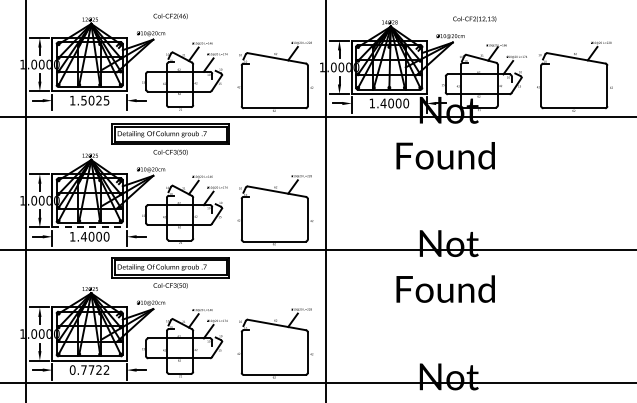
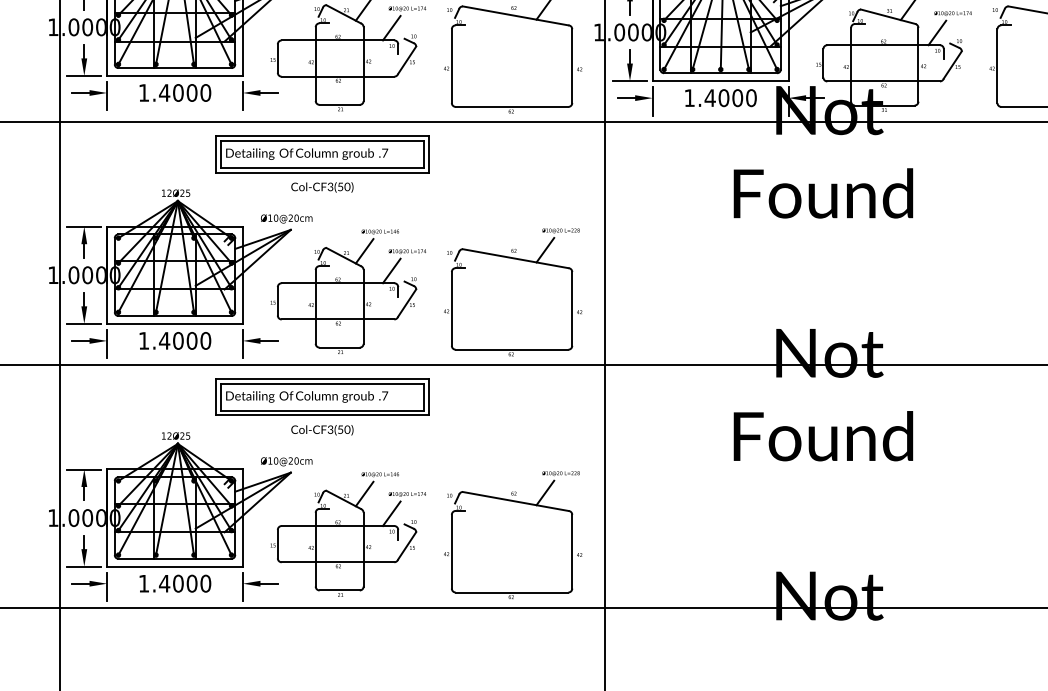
text: (94, 100) -> (183, 92), 1.5025 -> 1.4000
line: (90, 227) -> (176, 323), dashed -> solid
text: (89, 369) -> (174, 582), 0.7722 -> 1.4000

